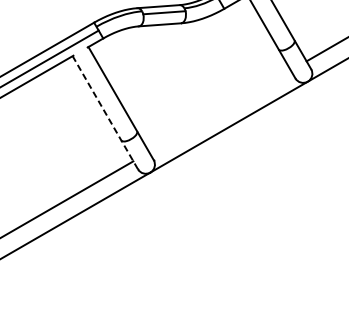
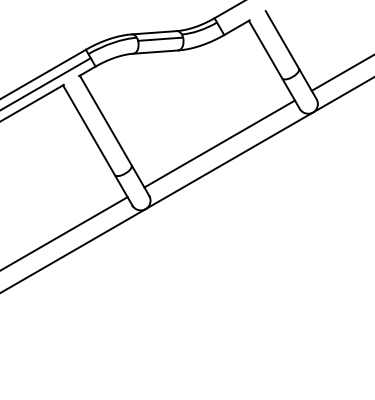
line: (219, 110) -> (219, 143), added
line: (105, 112) -> (97, 145), dashed -> solid

